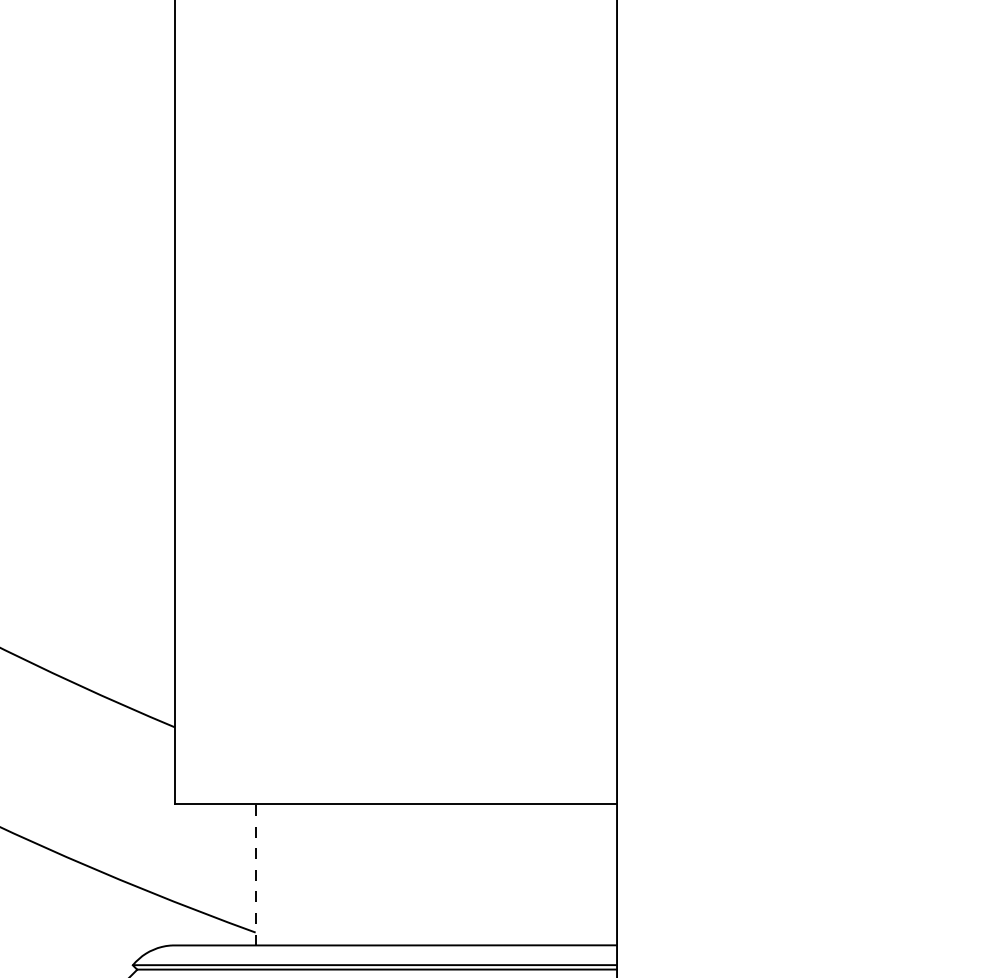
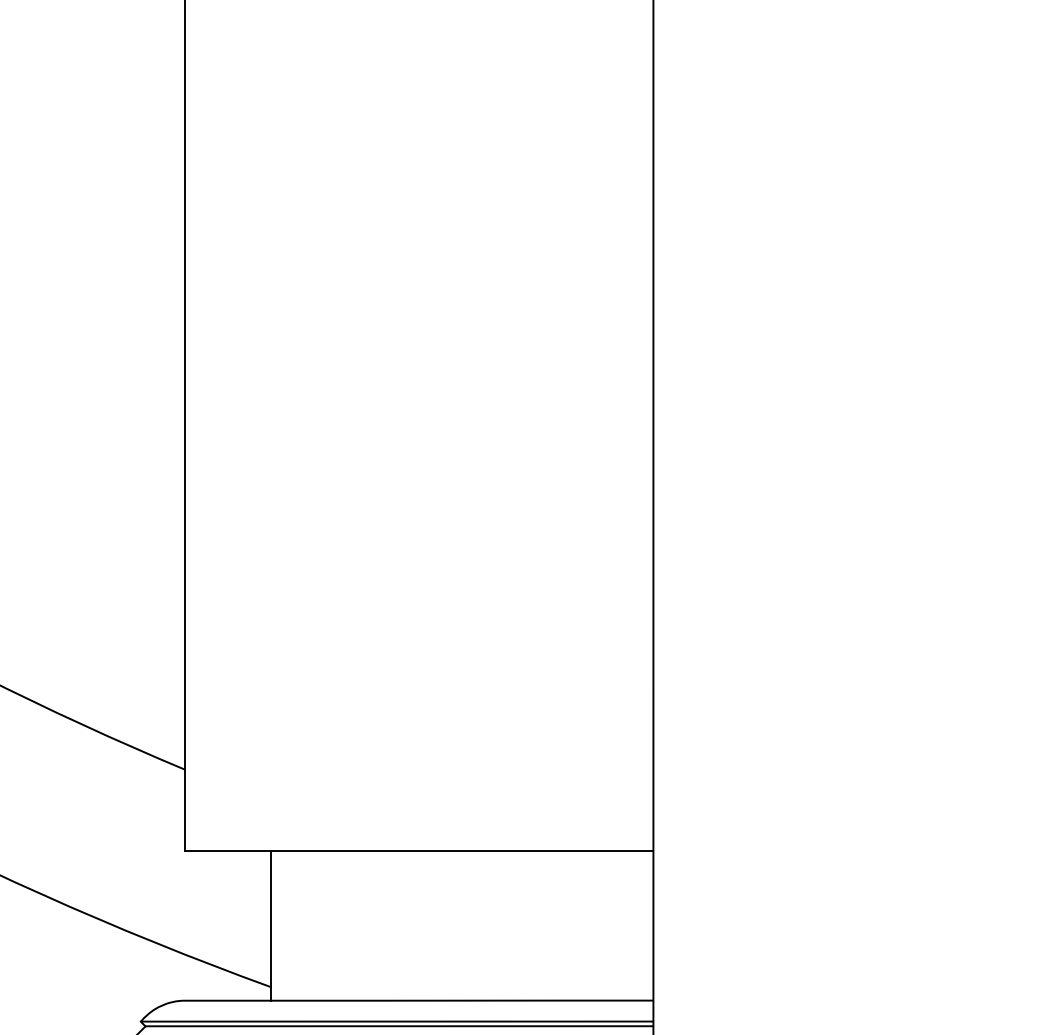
line: (255, 874) -> (270, 925), dashed -> solid

